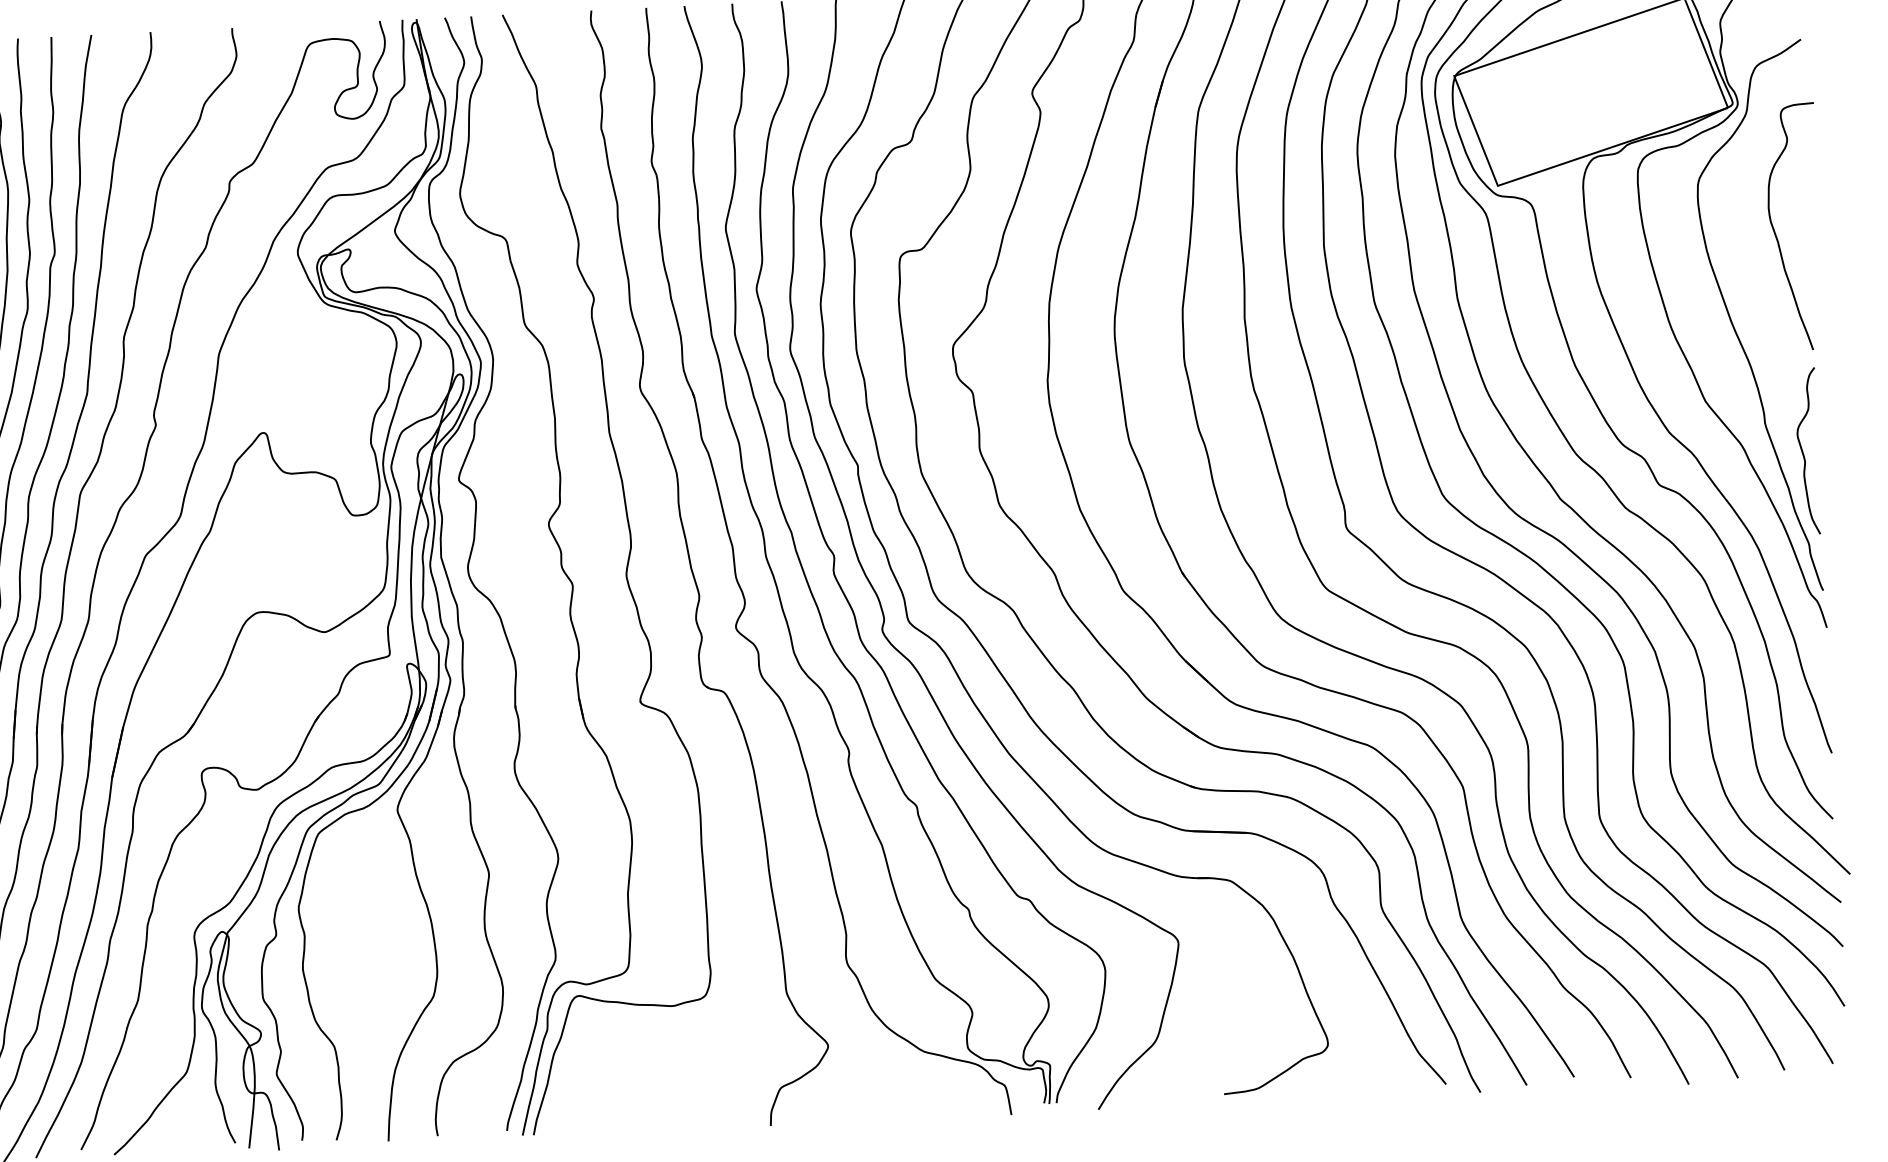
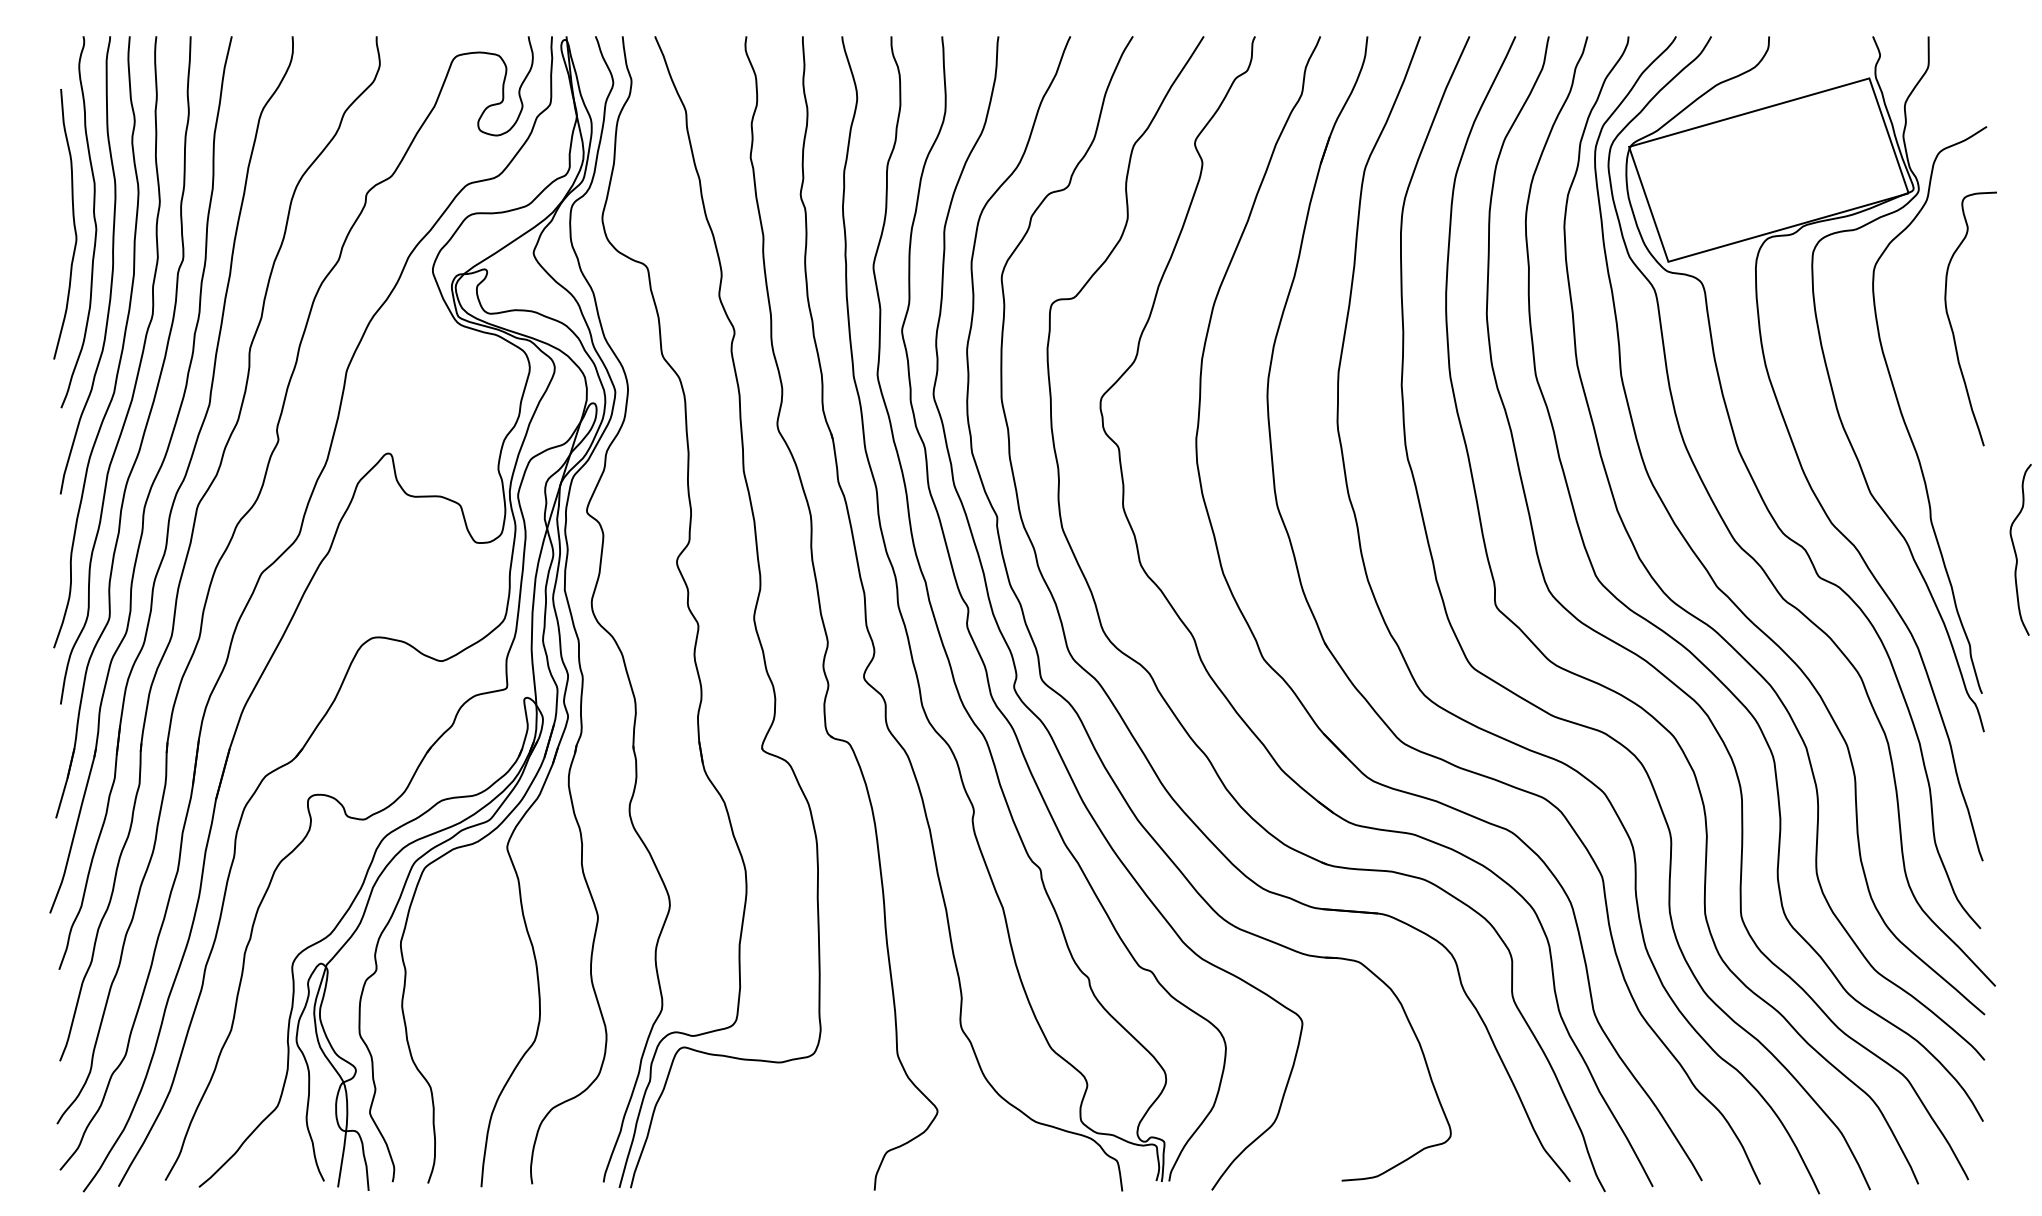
curve: (1803, 451) -> (2015, 549), moved

